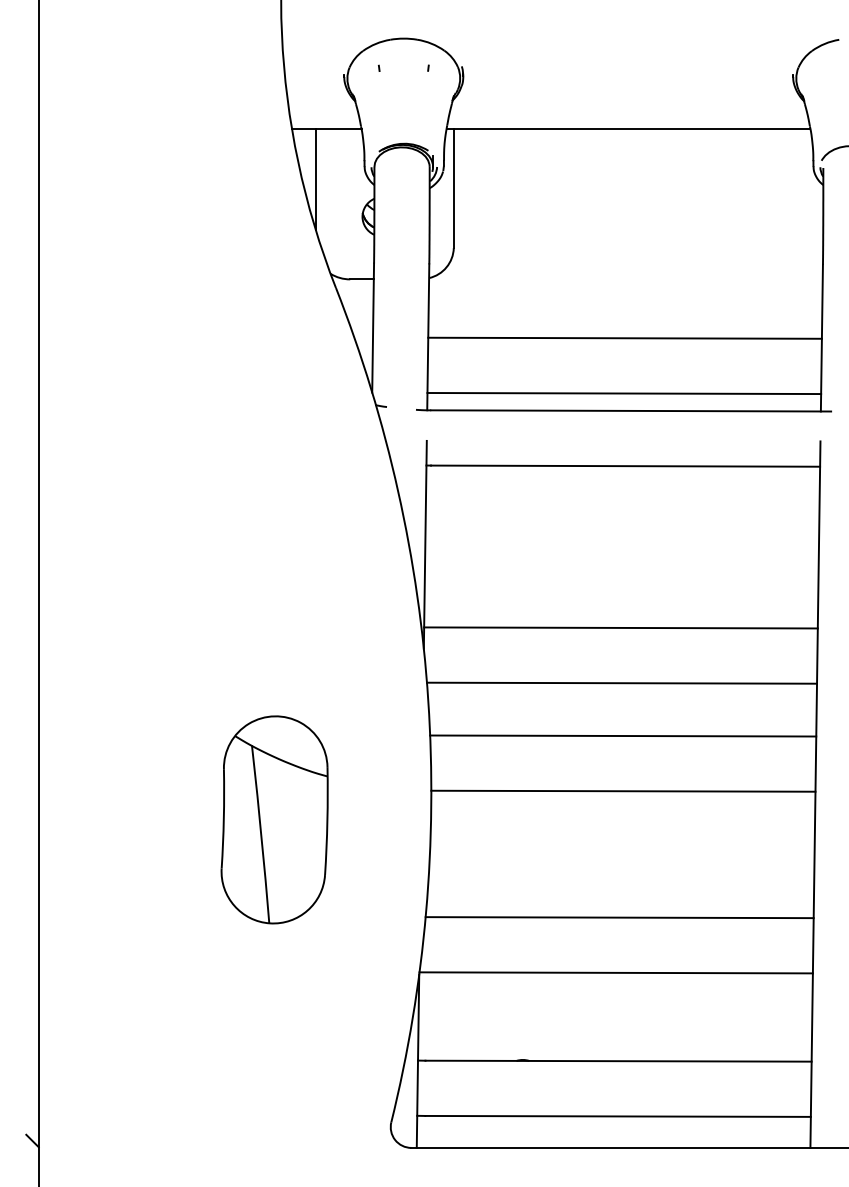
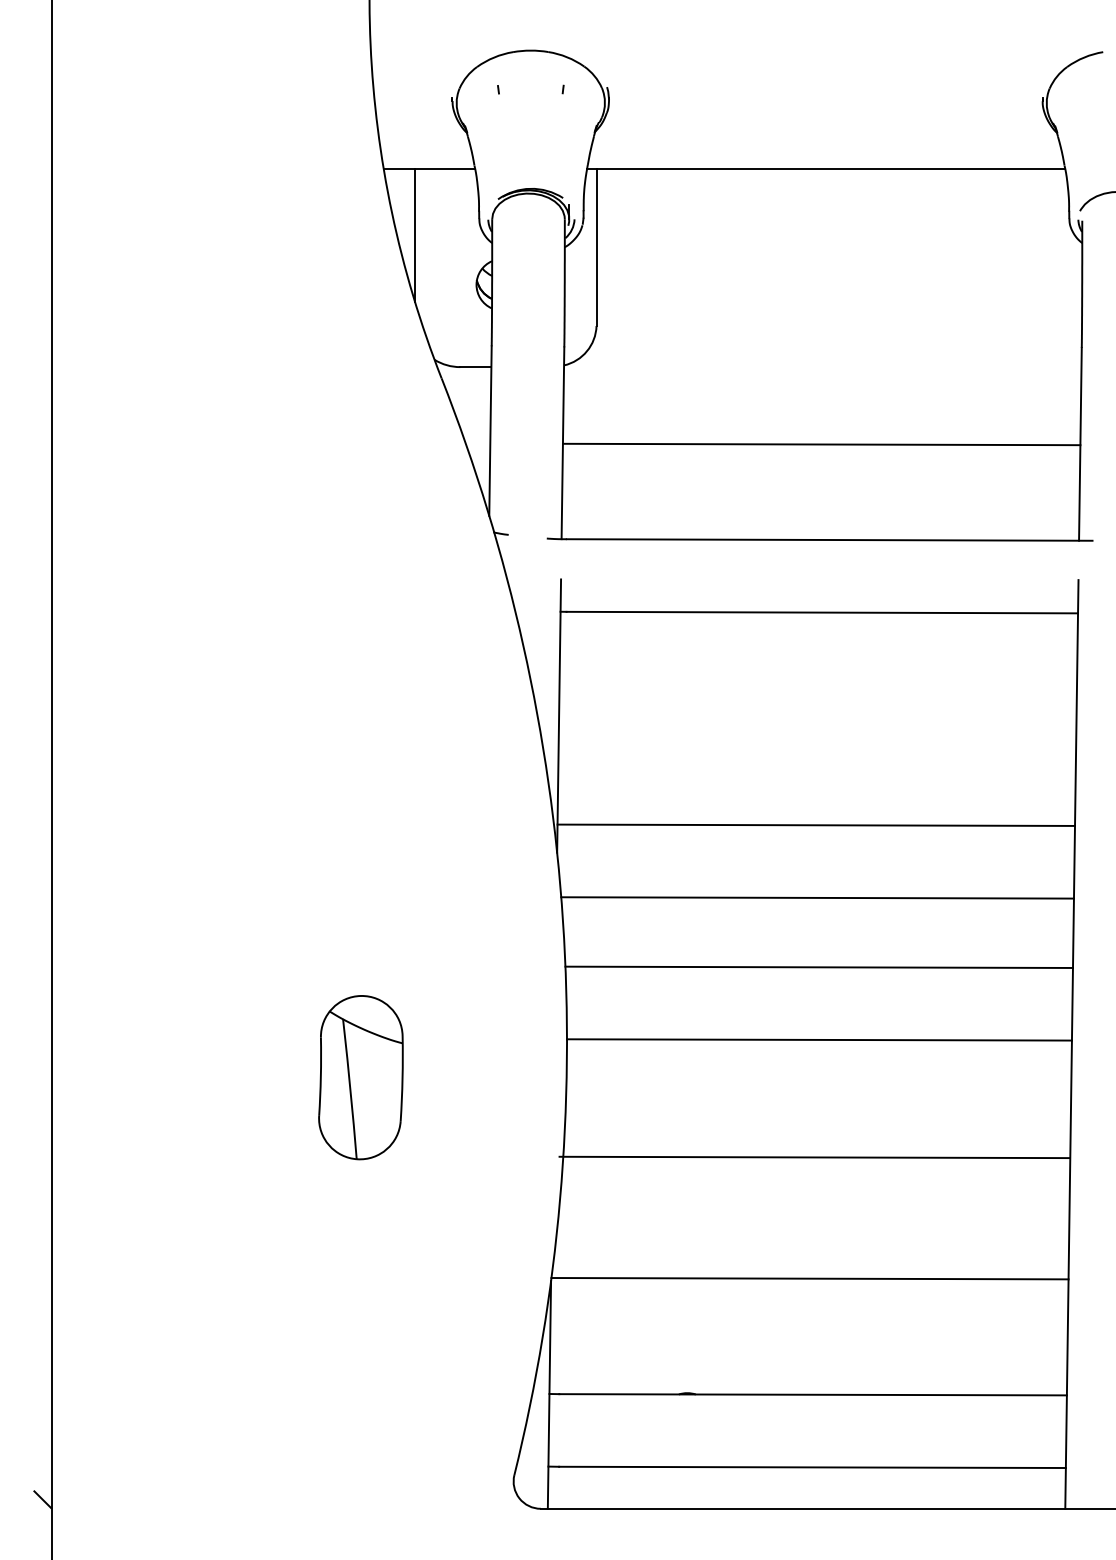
line: (624, 393) -> (820, 517), removed
part: (274, 819) -> (360, 1077), size x0.6
line: (619, 917) -> (814, 1157), moved

